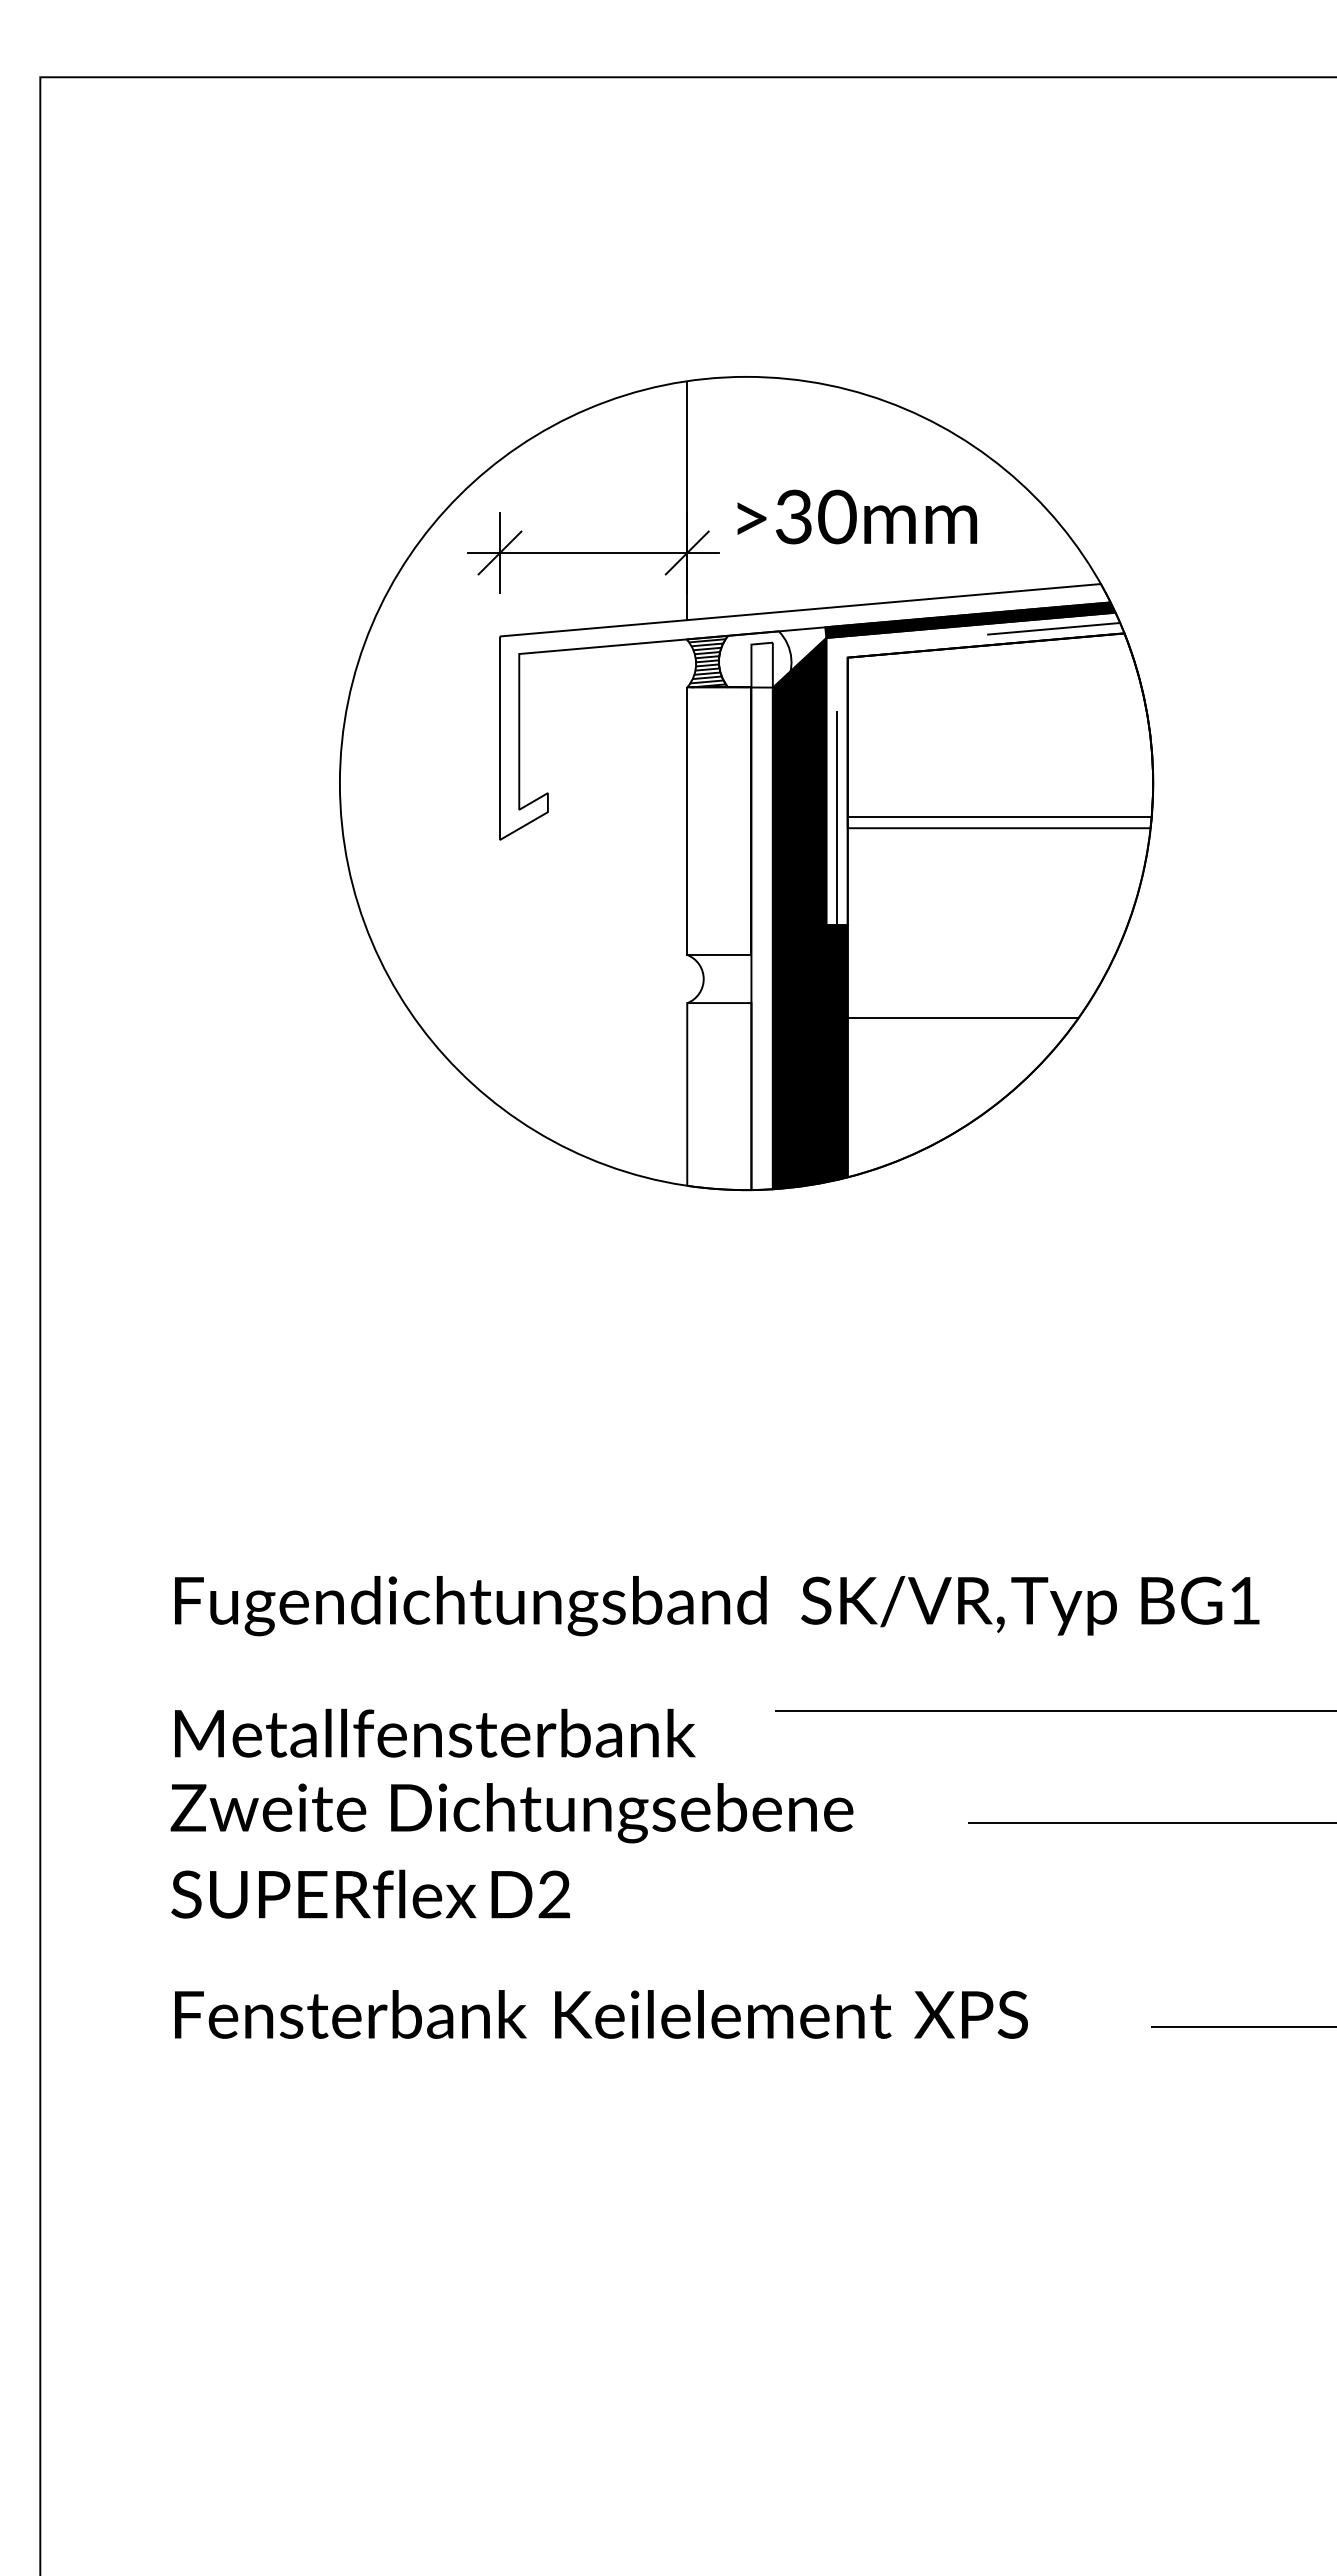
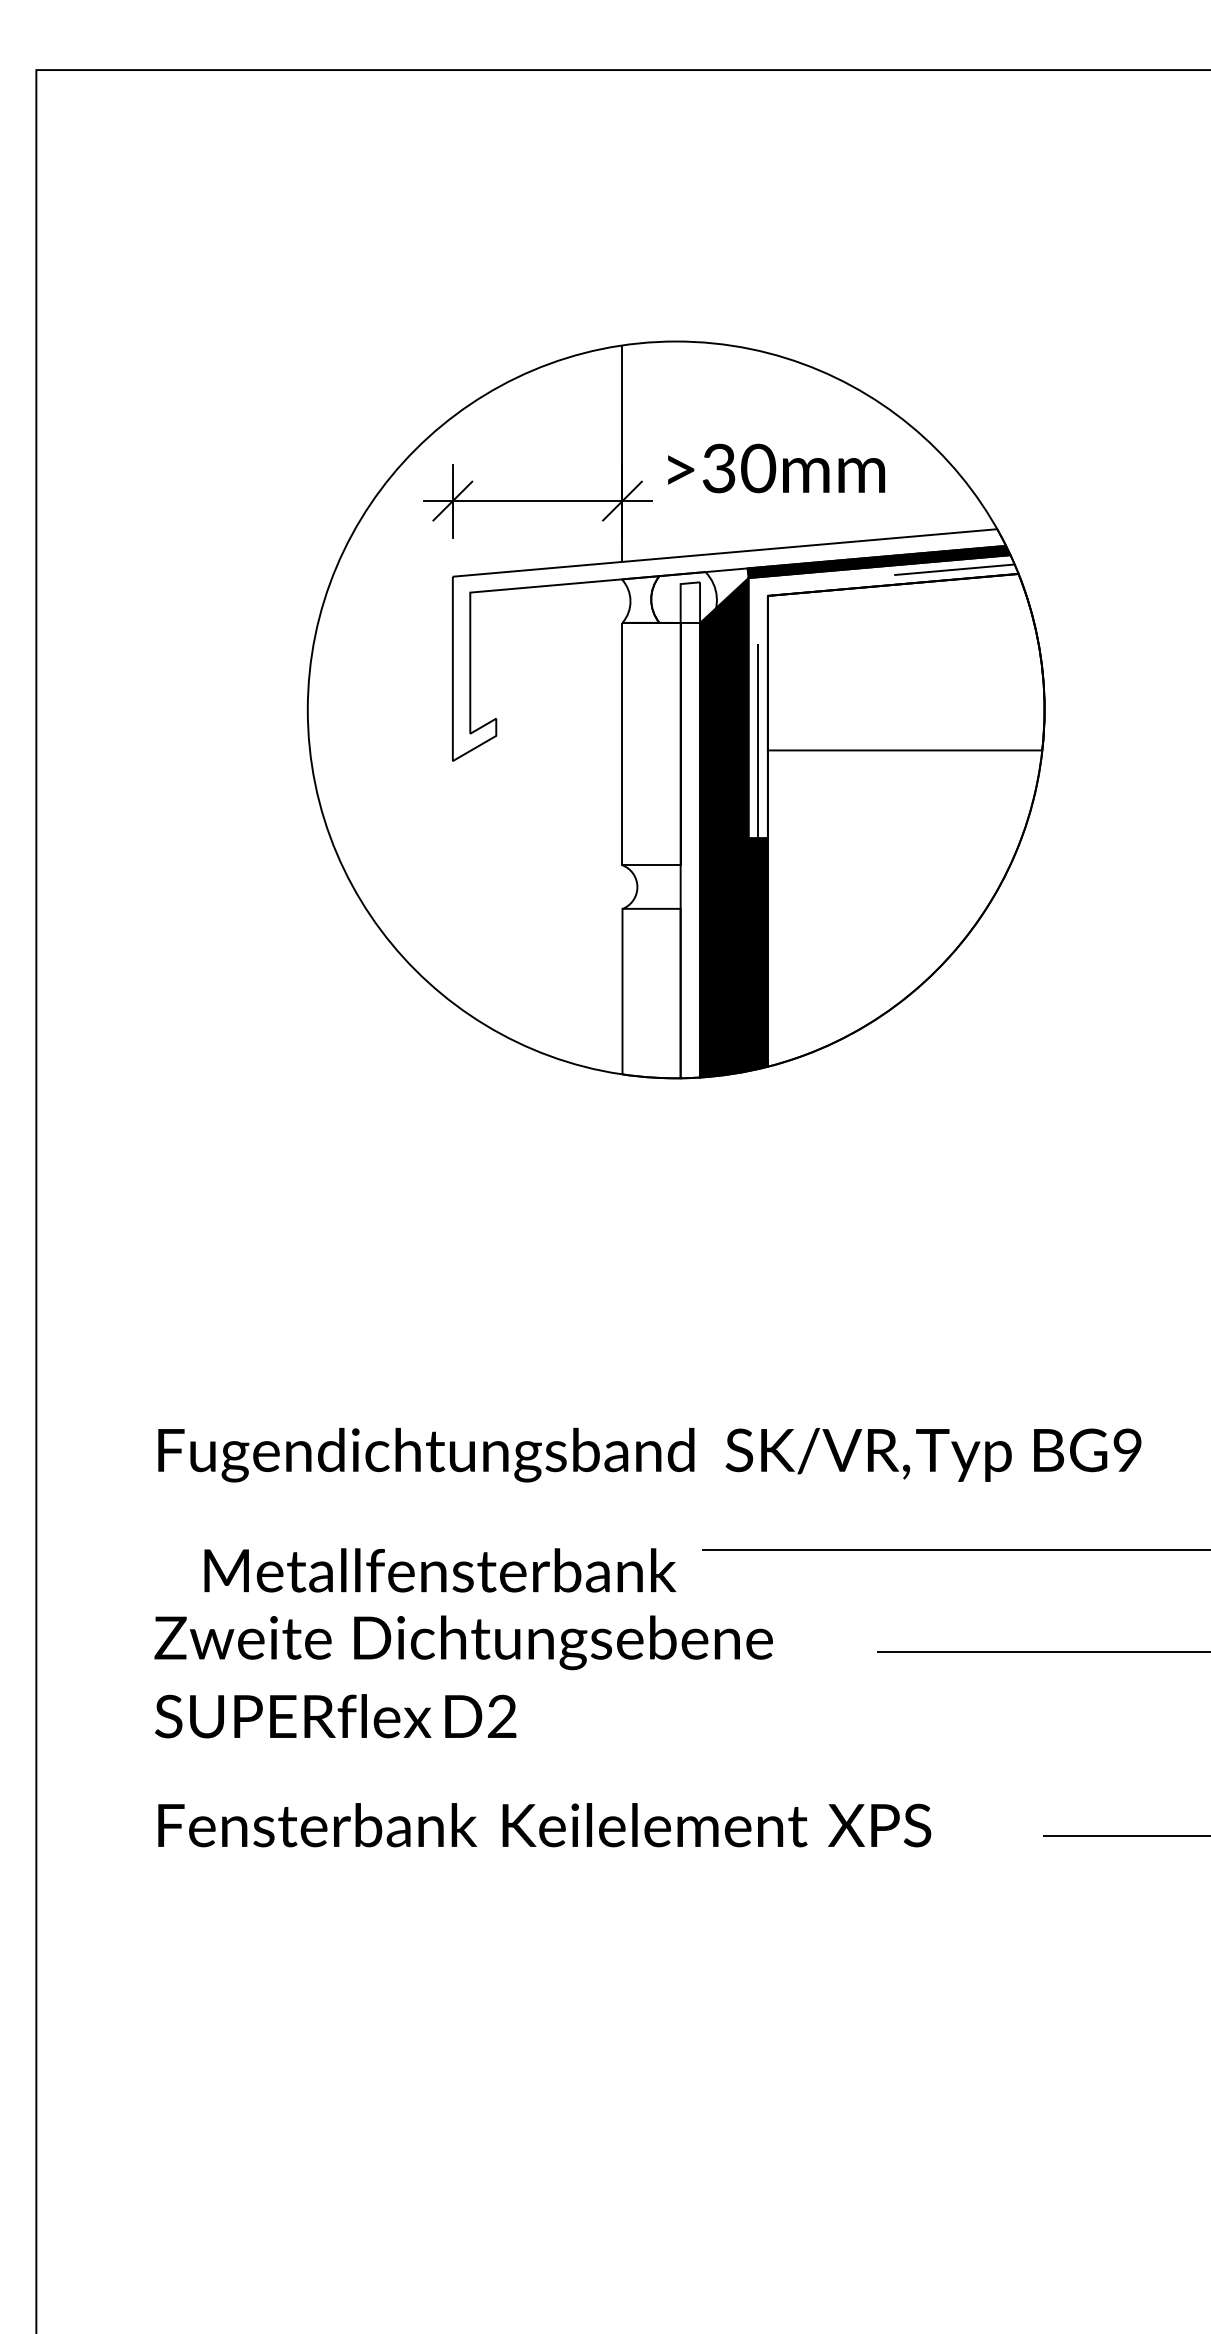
hatch: (707, 663) -> (640, 601), removed
hatch: (999, 917) -> (905, 831), removed
text: (1244, 1600) -> (1127, 1450), BG1 -> BG9
text: (435, 1732) -> (440, 1569), moved

